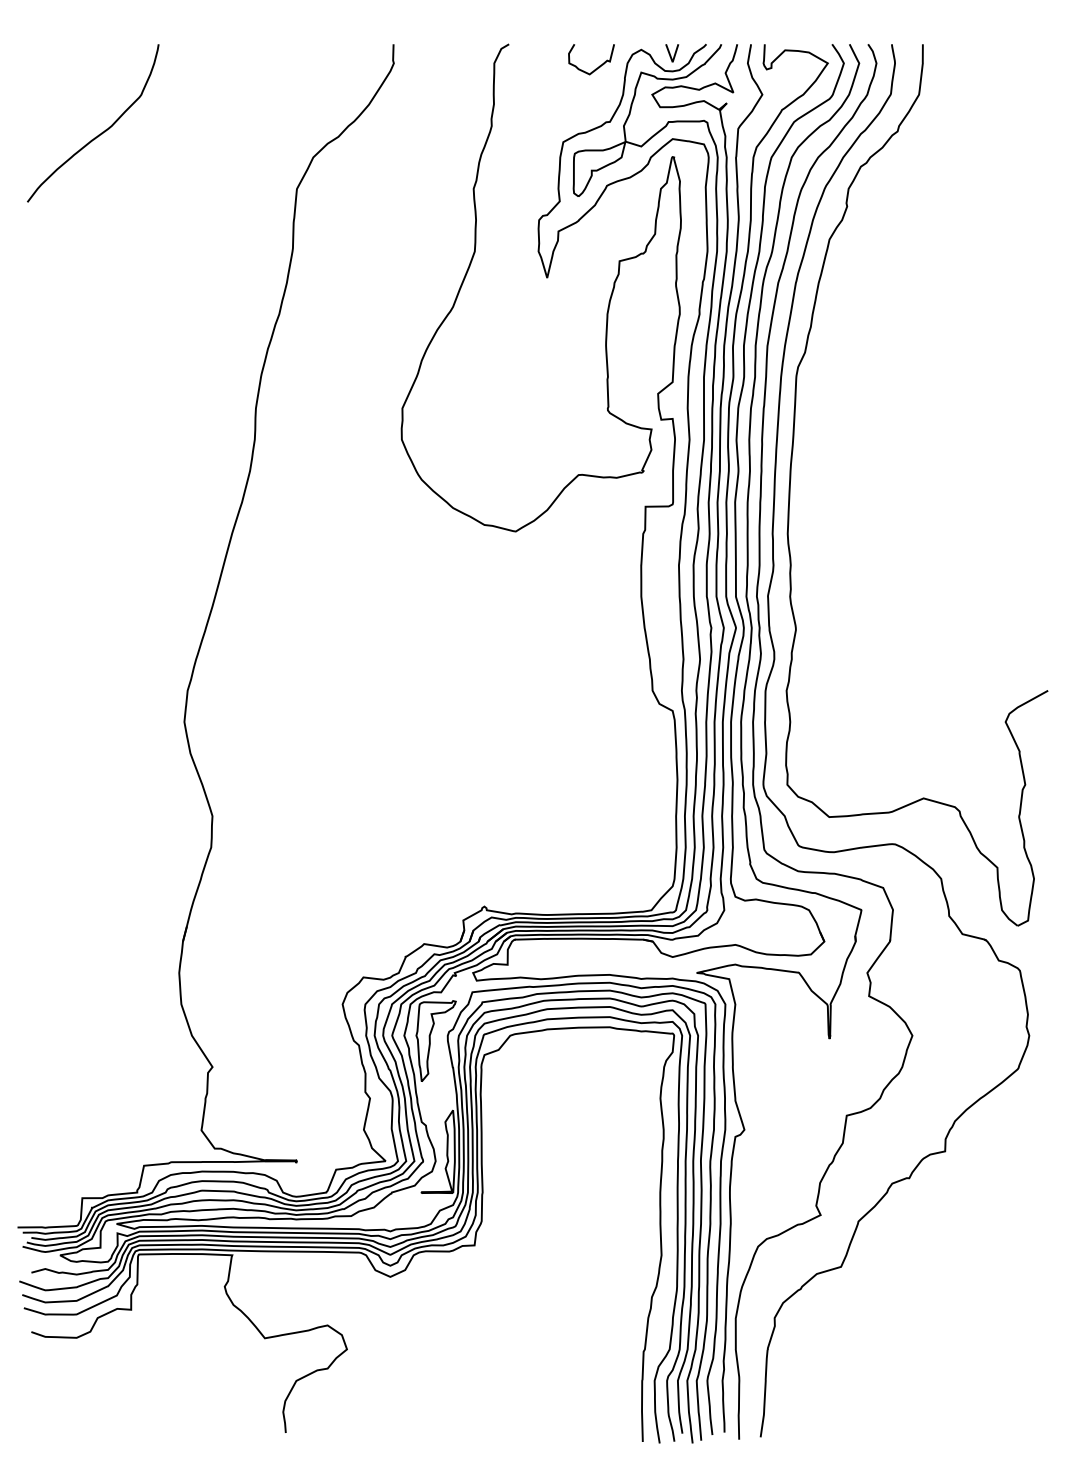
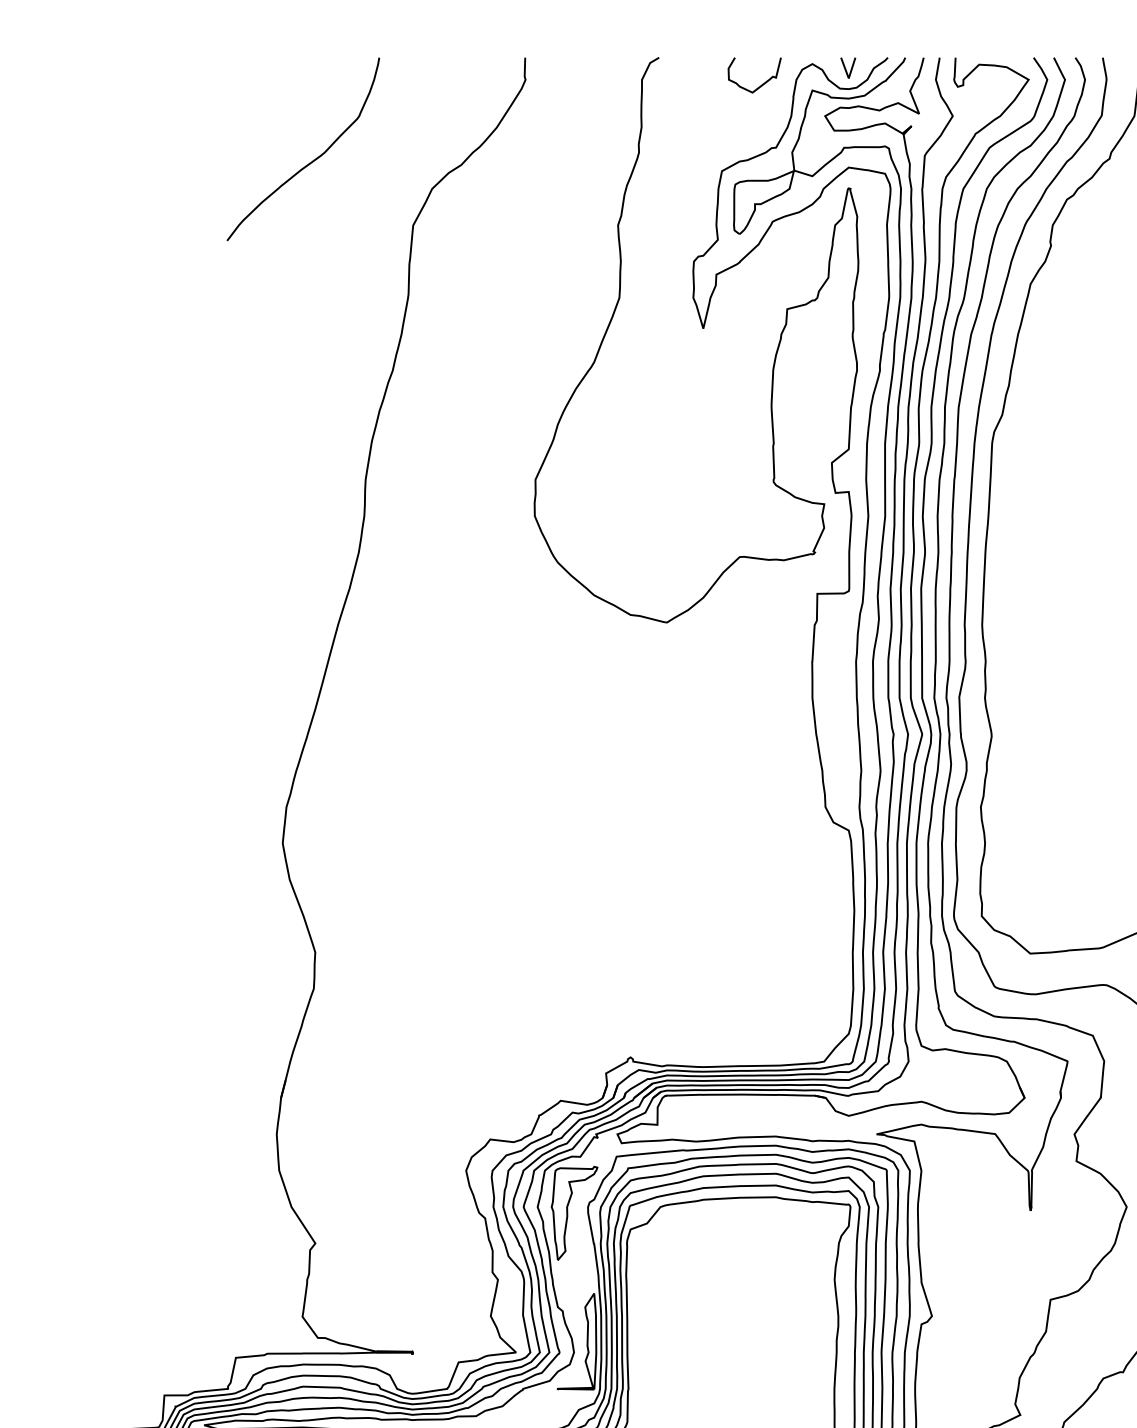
curve: (102, 131) -> (314, 158), moved

